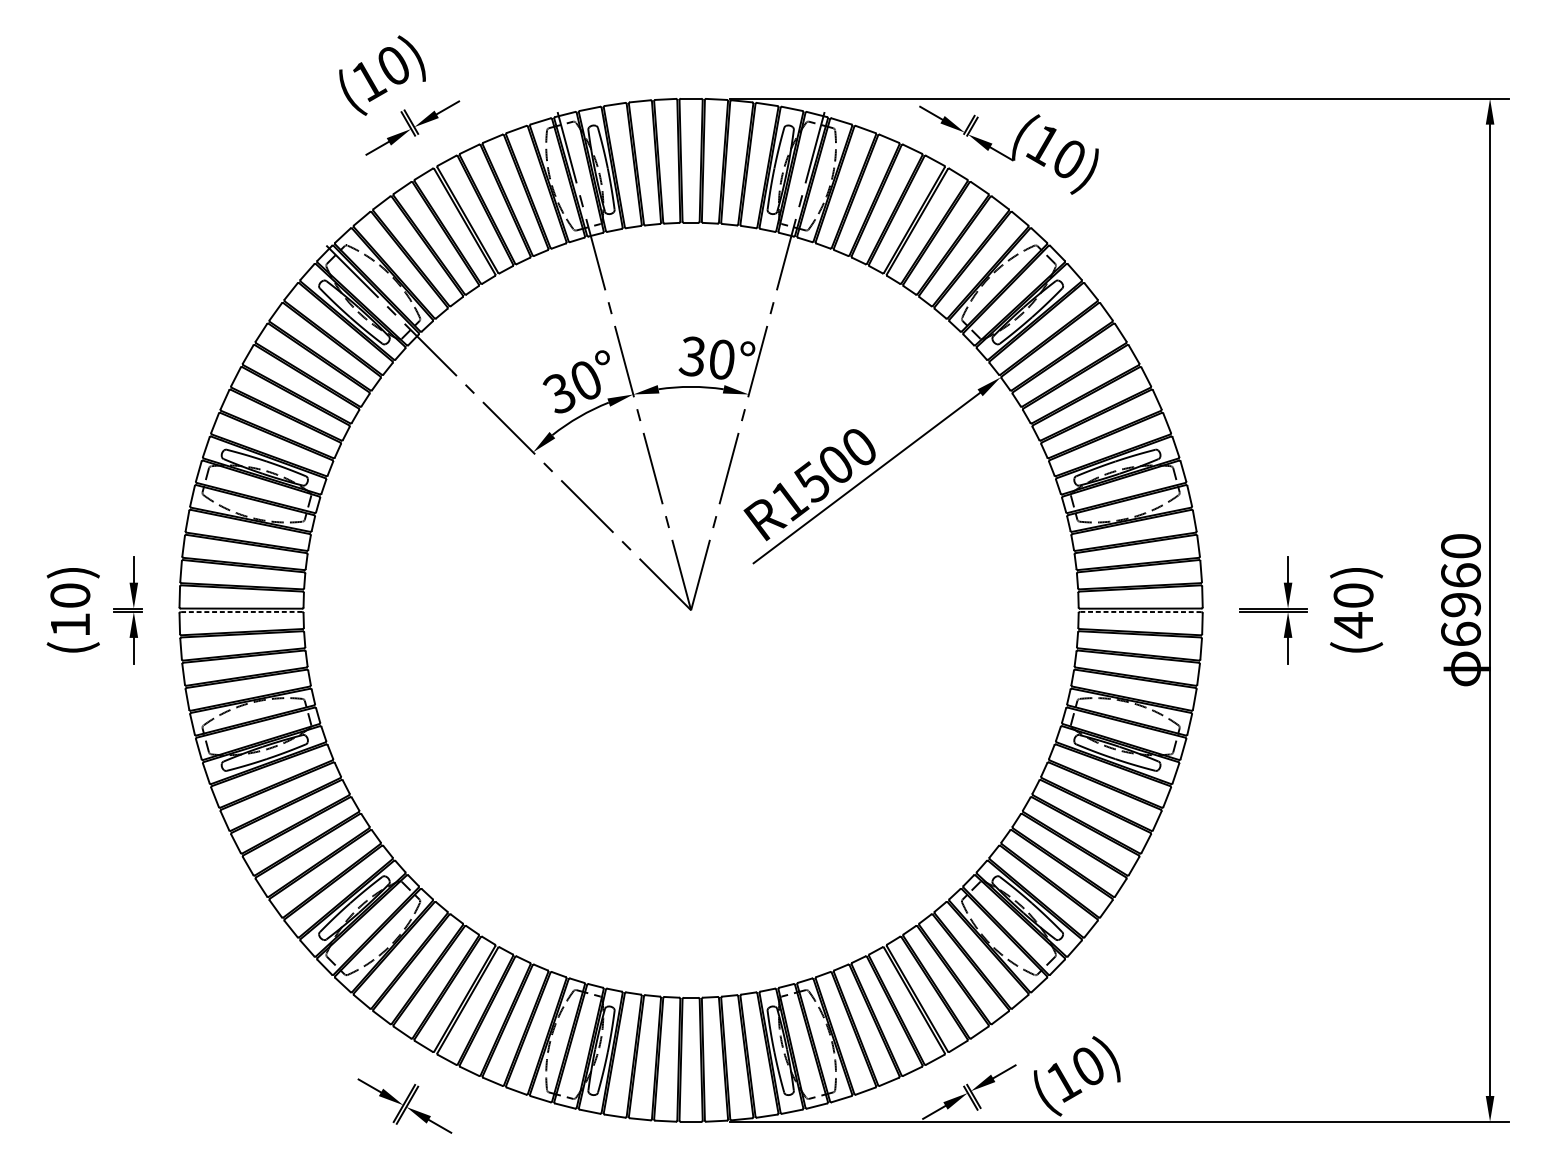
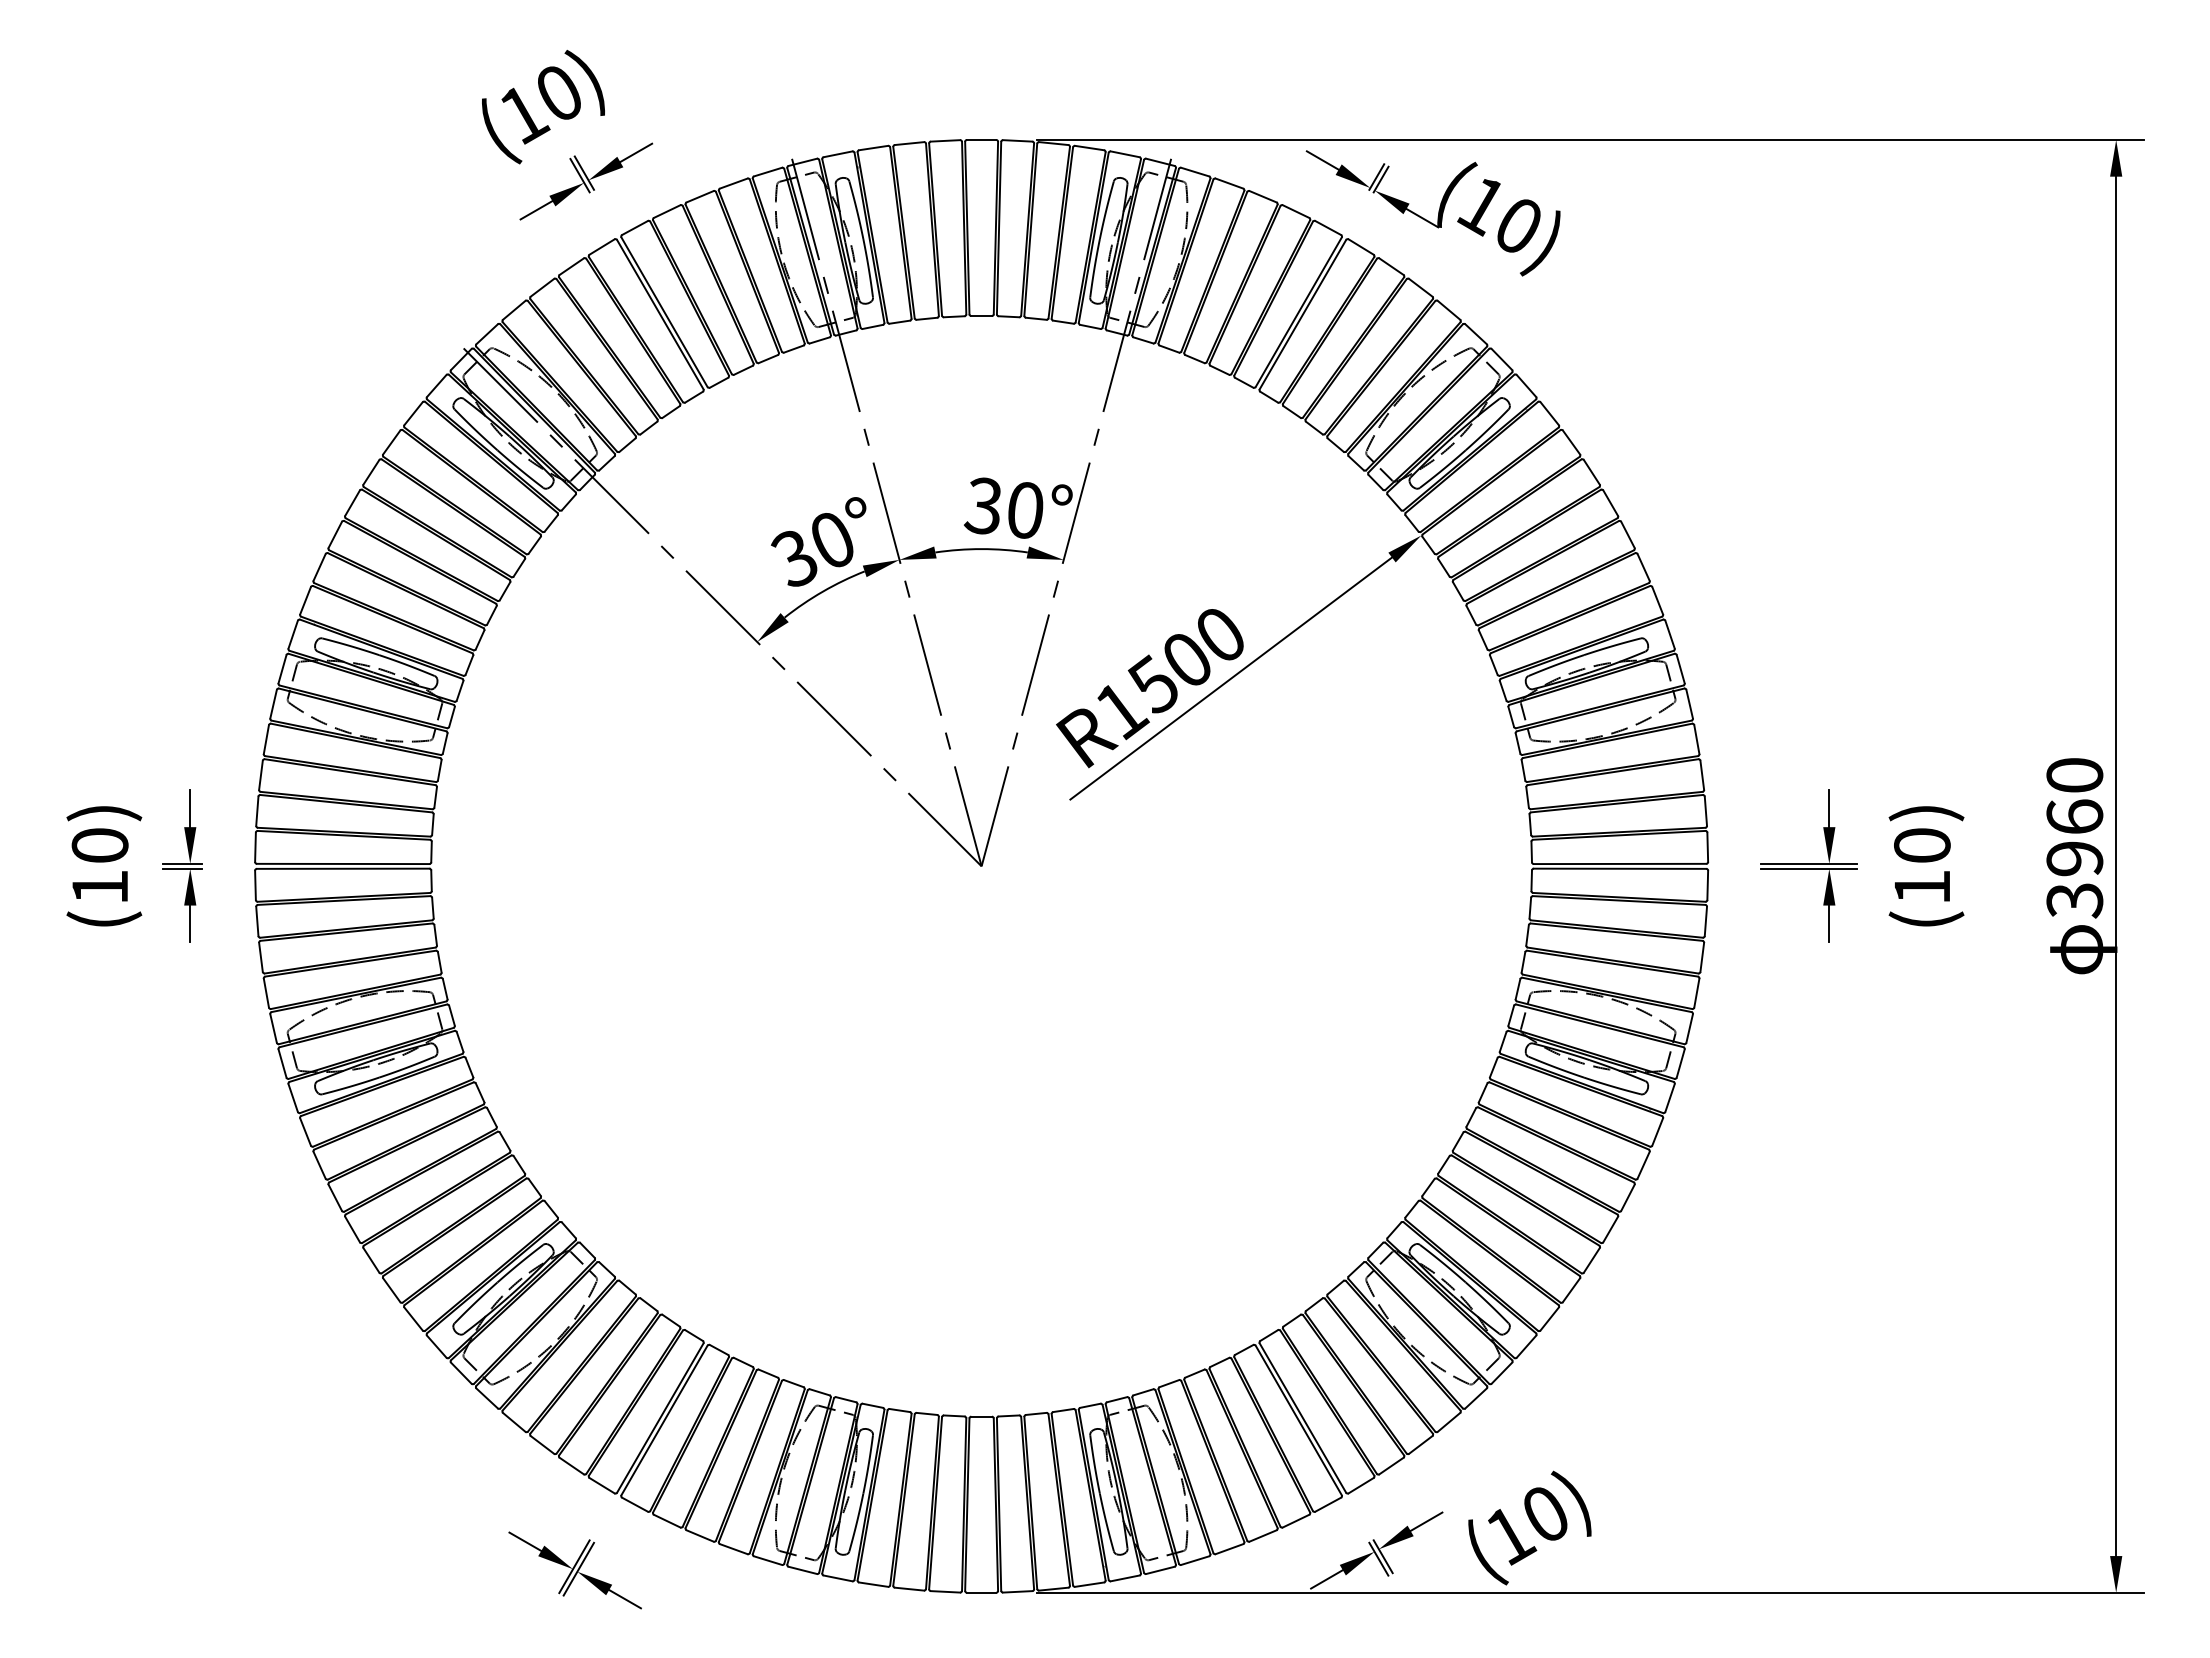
line: (241, 611) -> (342, 868), dashed -> solid
line: (1140, 611) -> (1619, 868), dashed -> solid
text: (1352, 625) -> (1921, 887), (40) -> (10)
text: (1460, 634) -> (2074, 900), 6960 -> 3960

